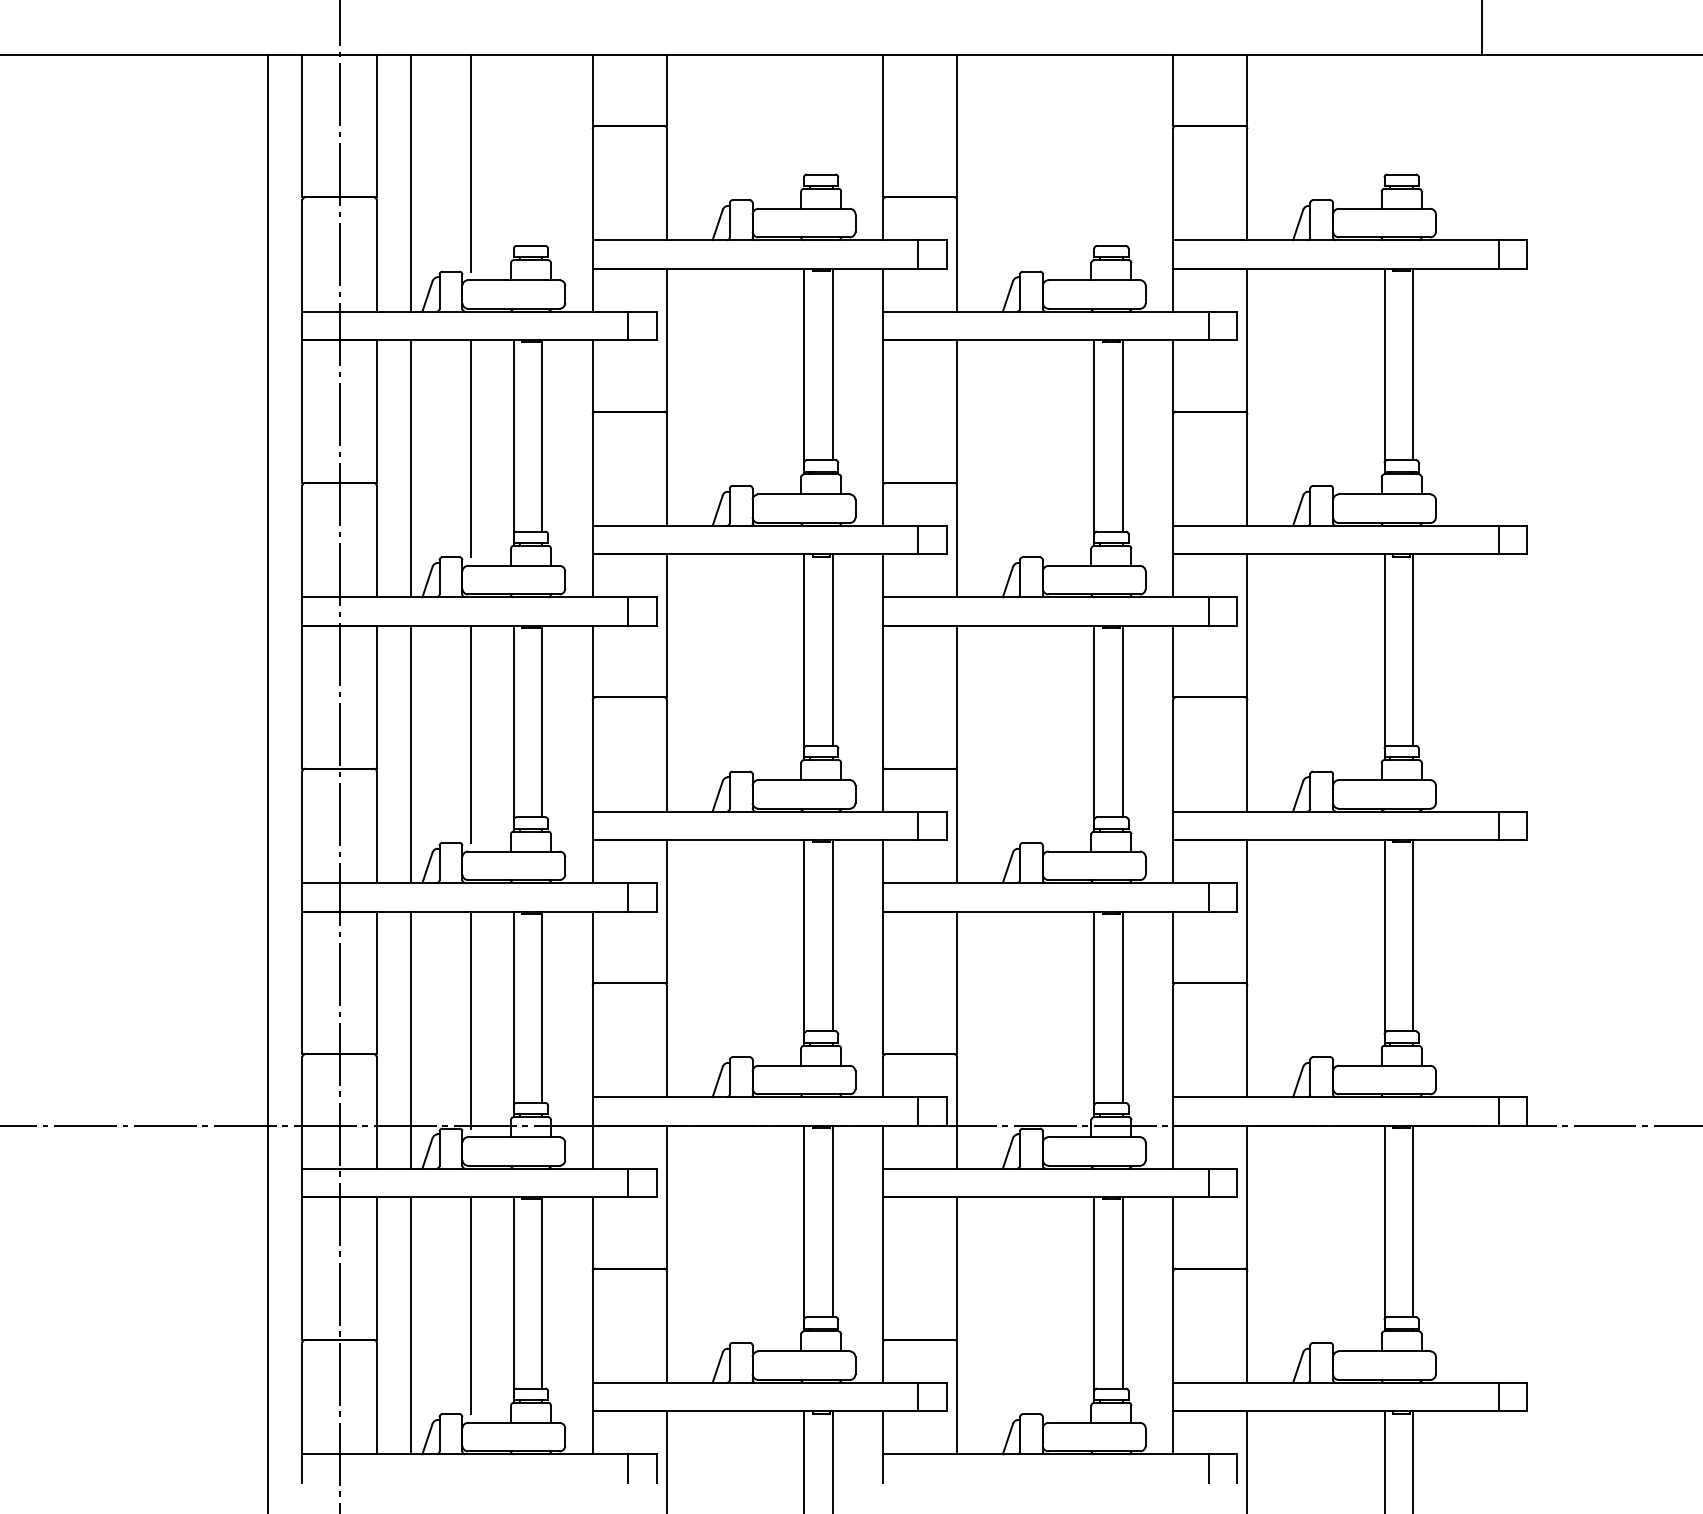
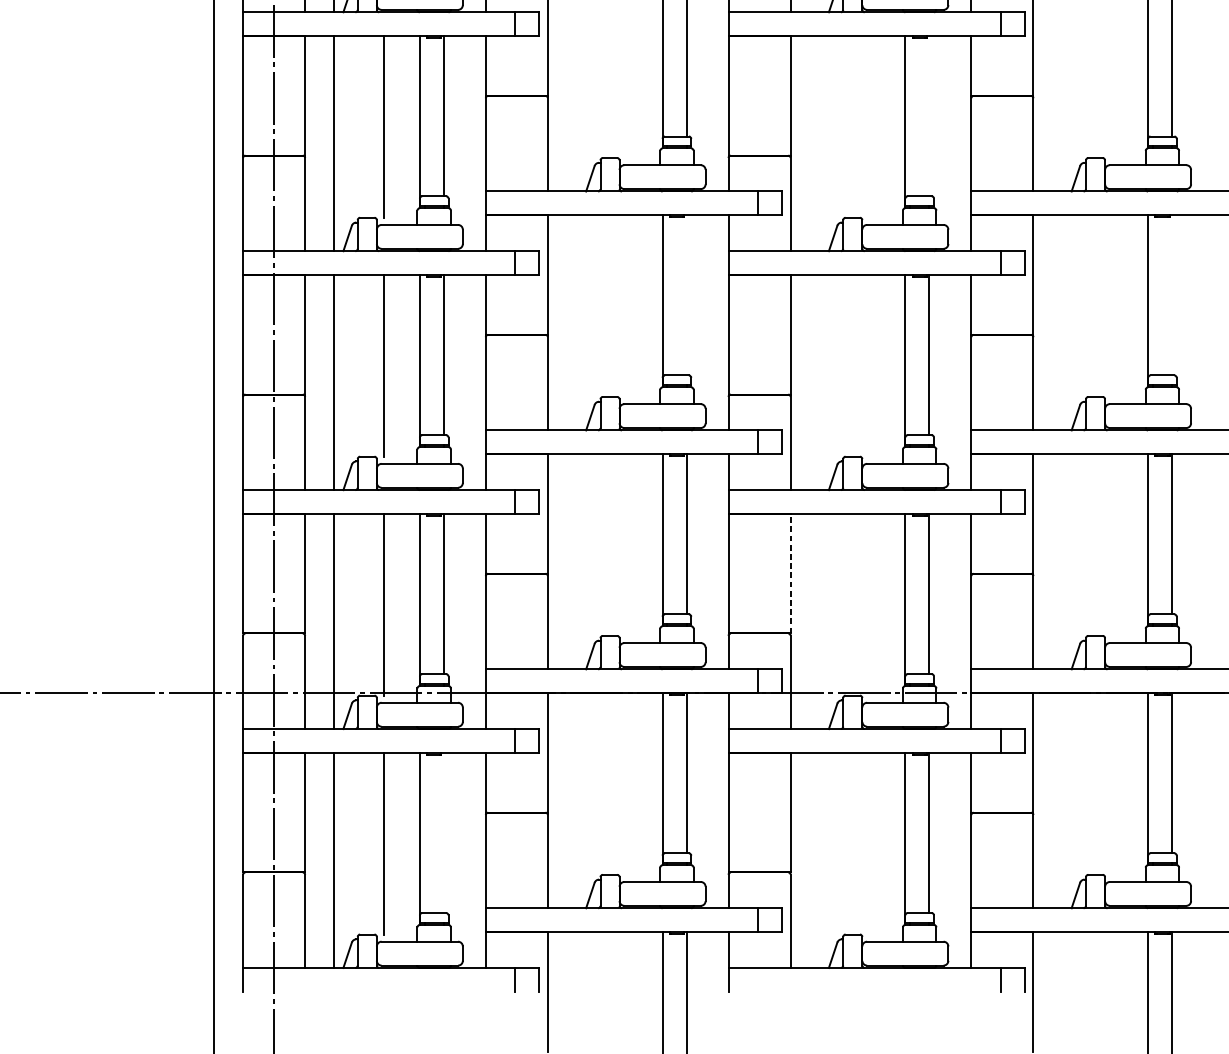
line: (1122, 435) -> (928, 115), removed
line: (832, 649) -> (686, 294), removed
line: (1413, 649) -> (1172, 294), removed
line: (957, 982) -> (790, 573), solid -> dashed
line: (542, 1292) -> (443, 832), removed

